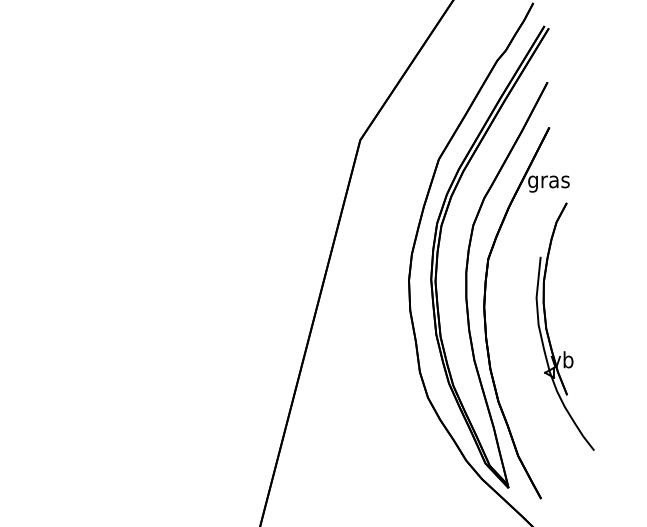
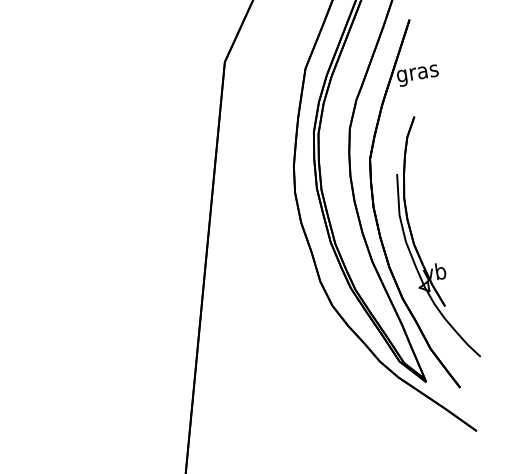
part: (547, 327) -> (414, 242), moved

